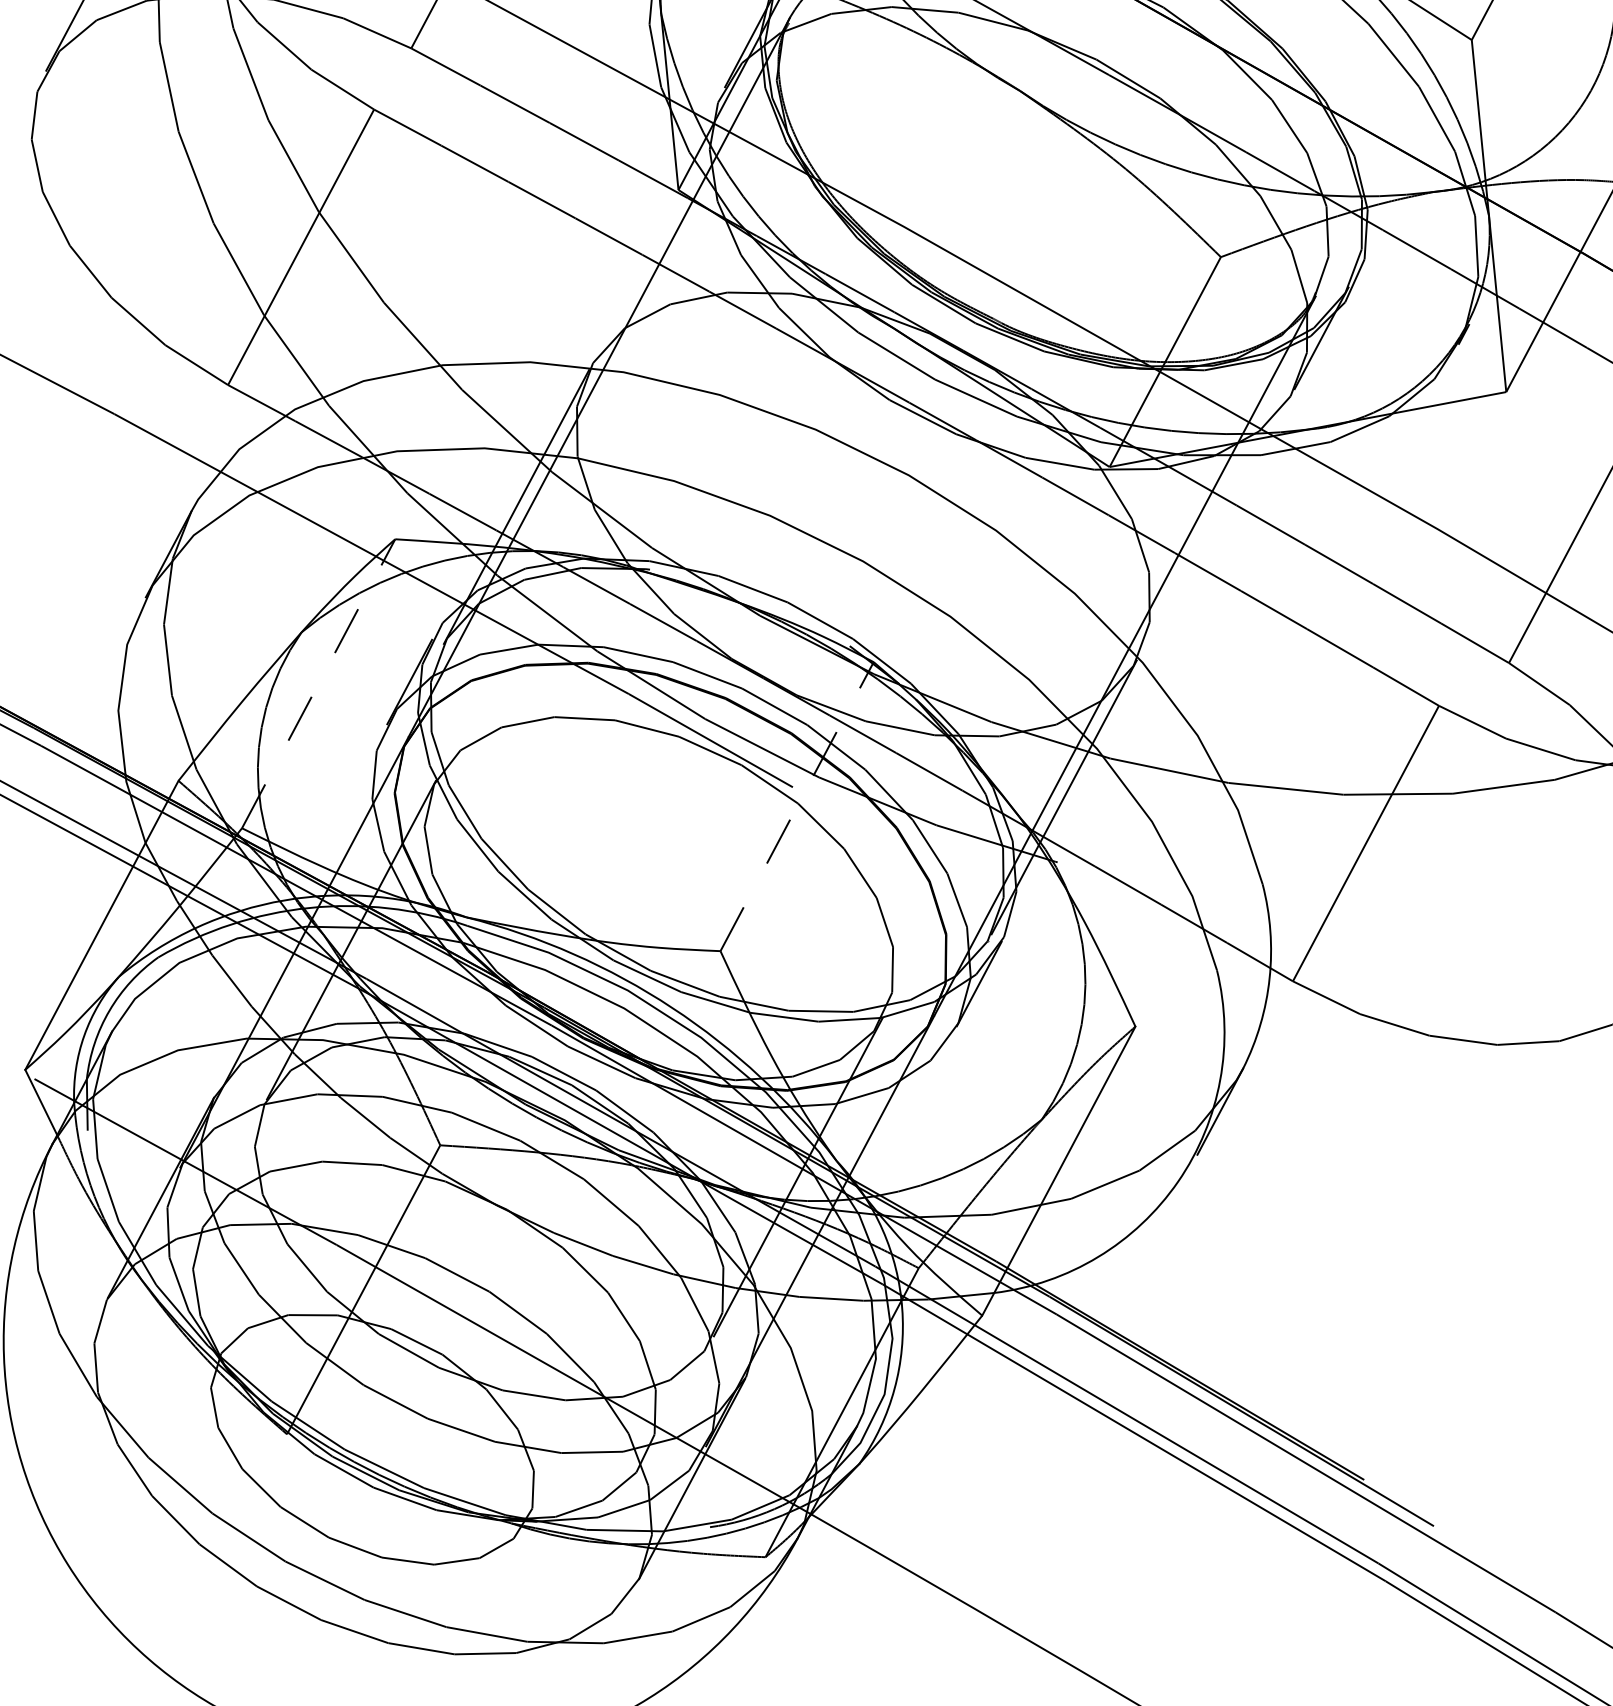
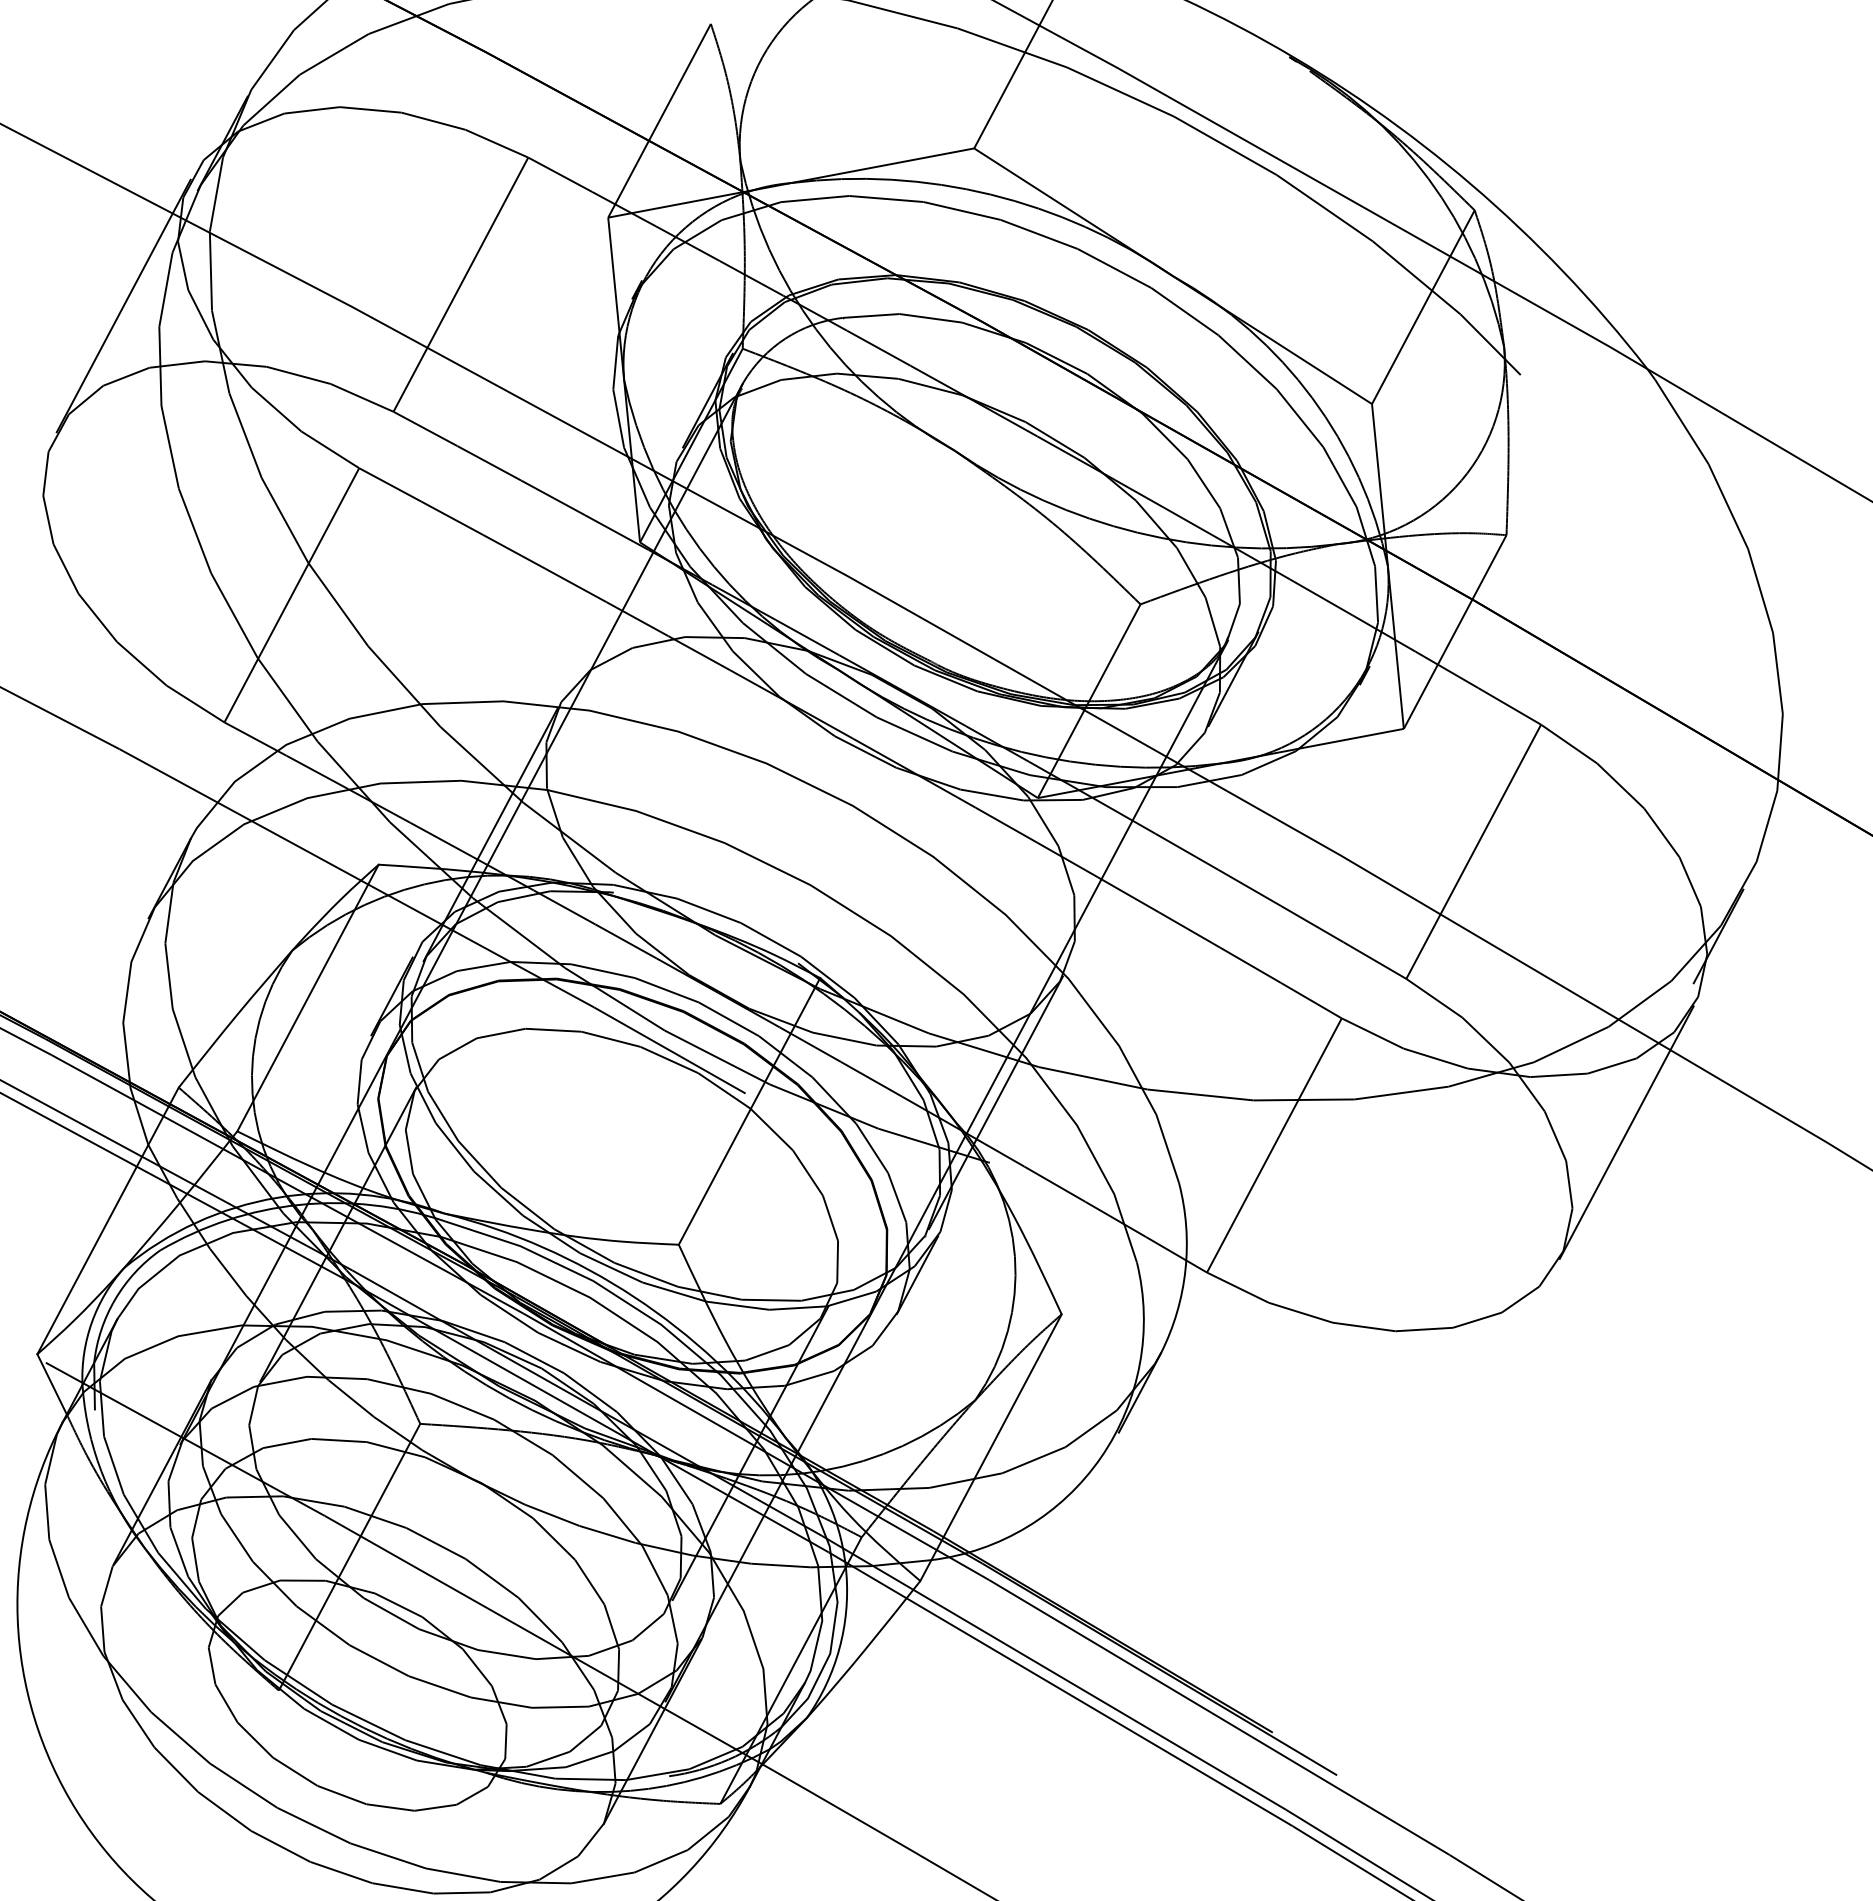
line: (319, 684) -> (308, 998), dashed -> solid
line: (797, 806) -> (749, 1111), dashed -> solid

